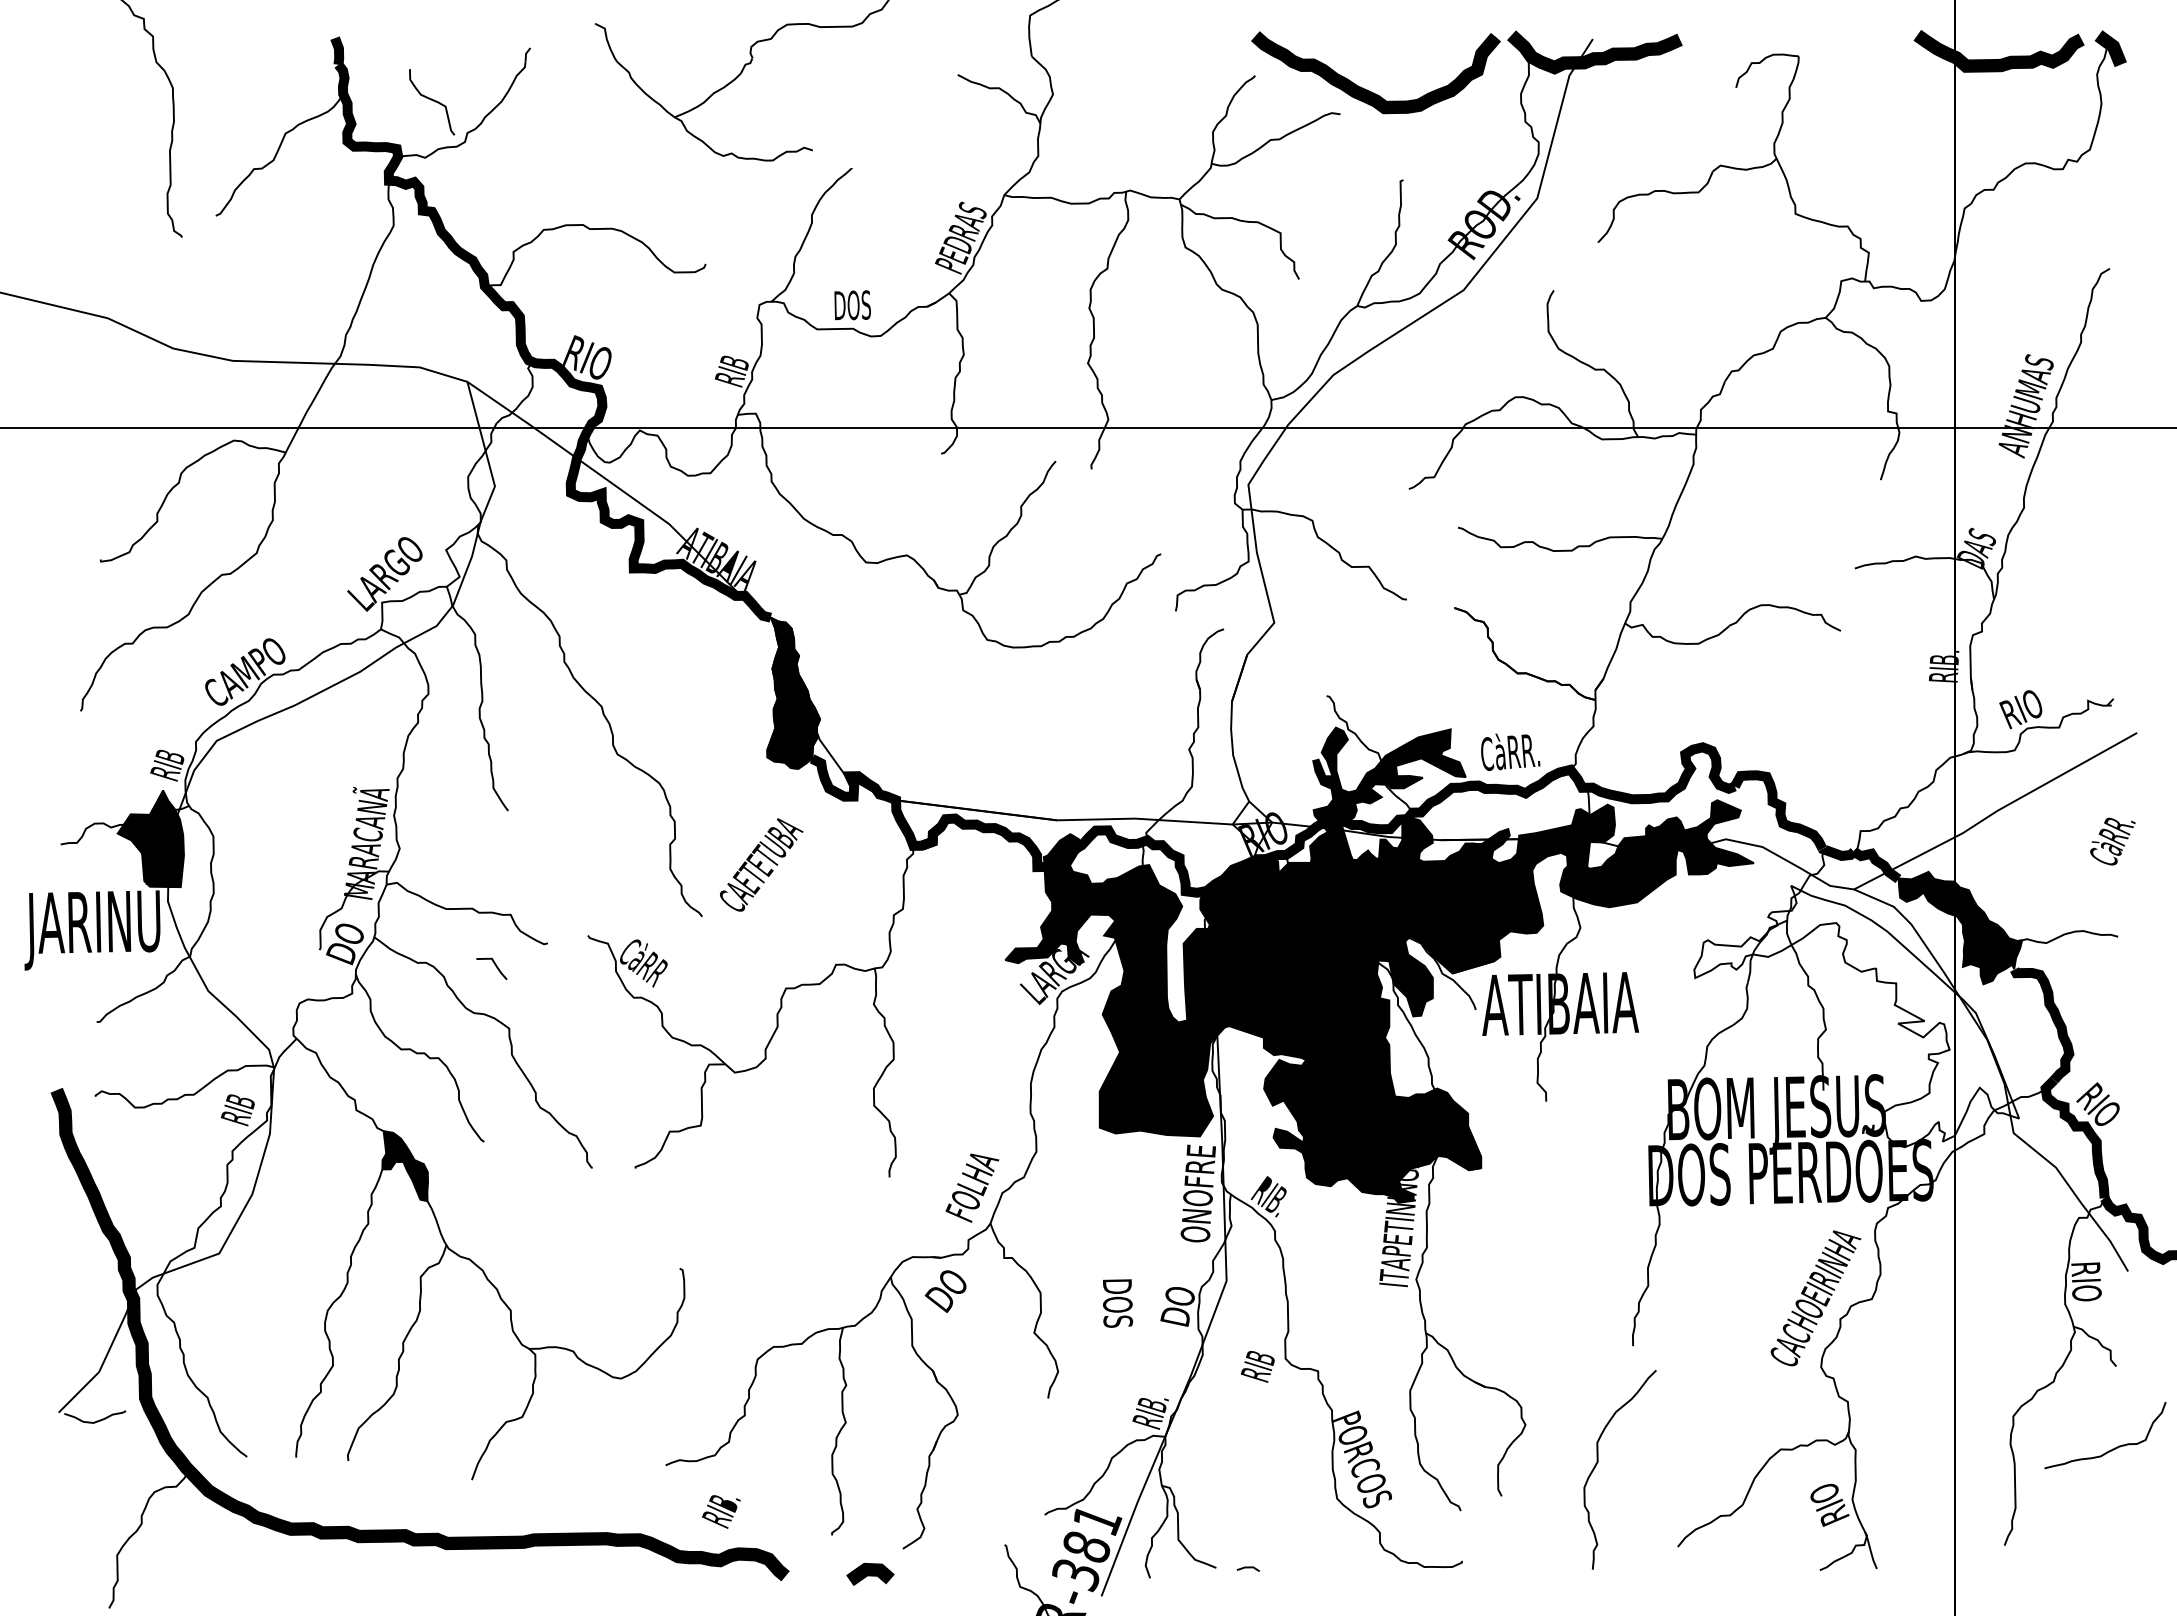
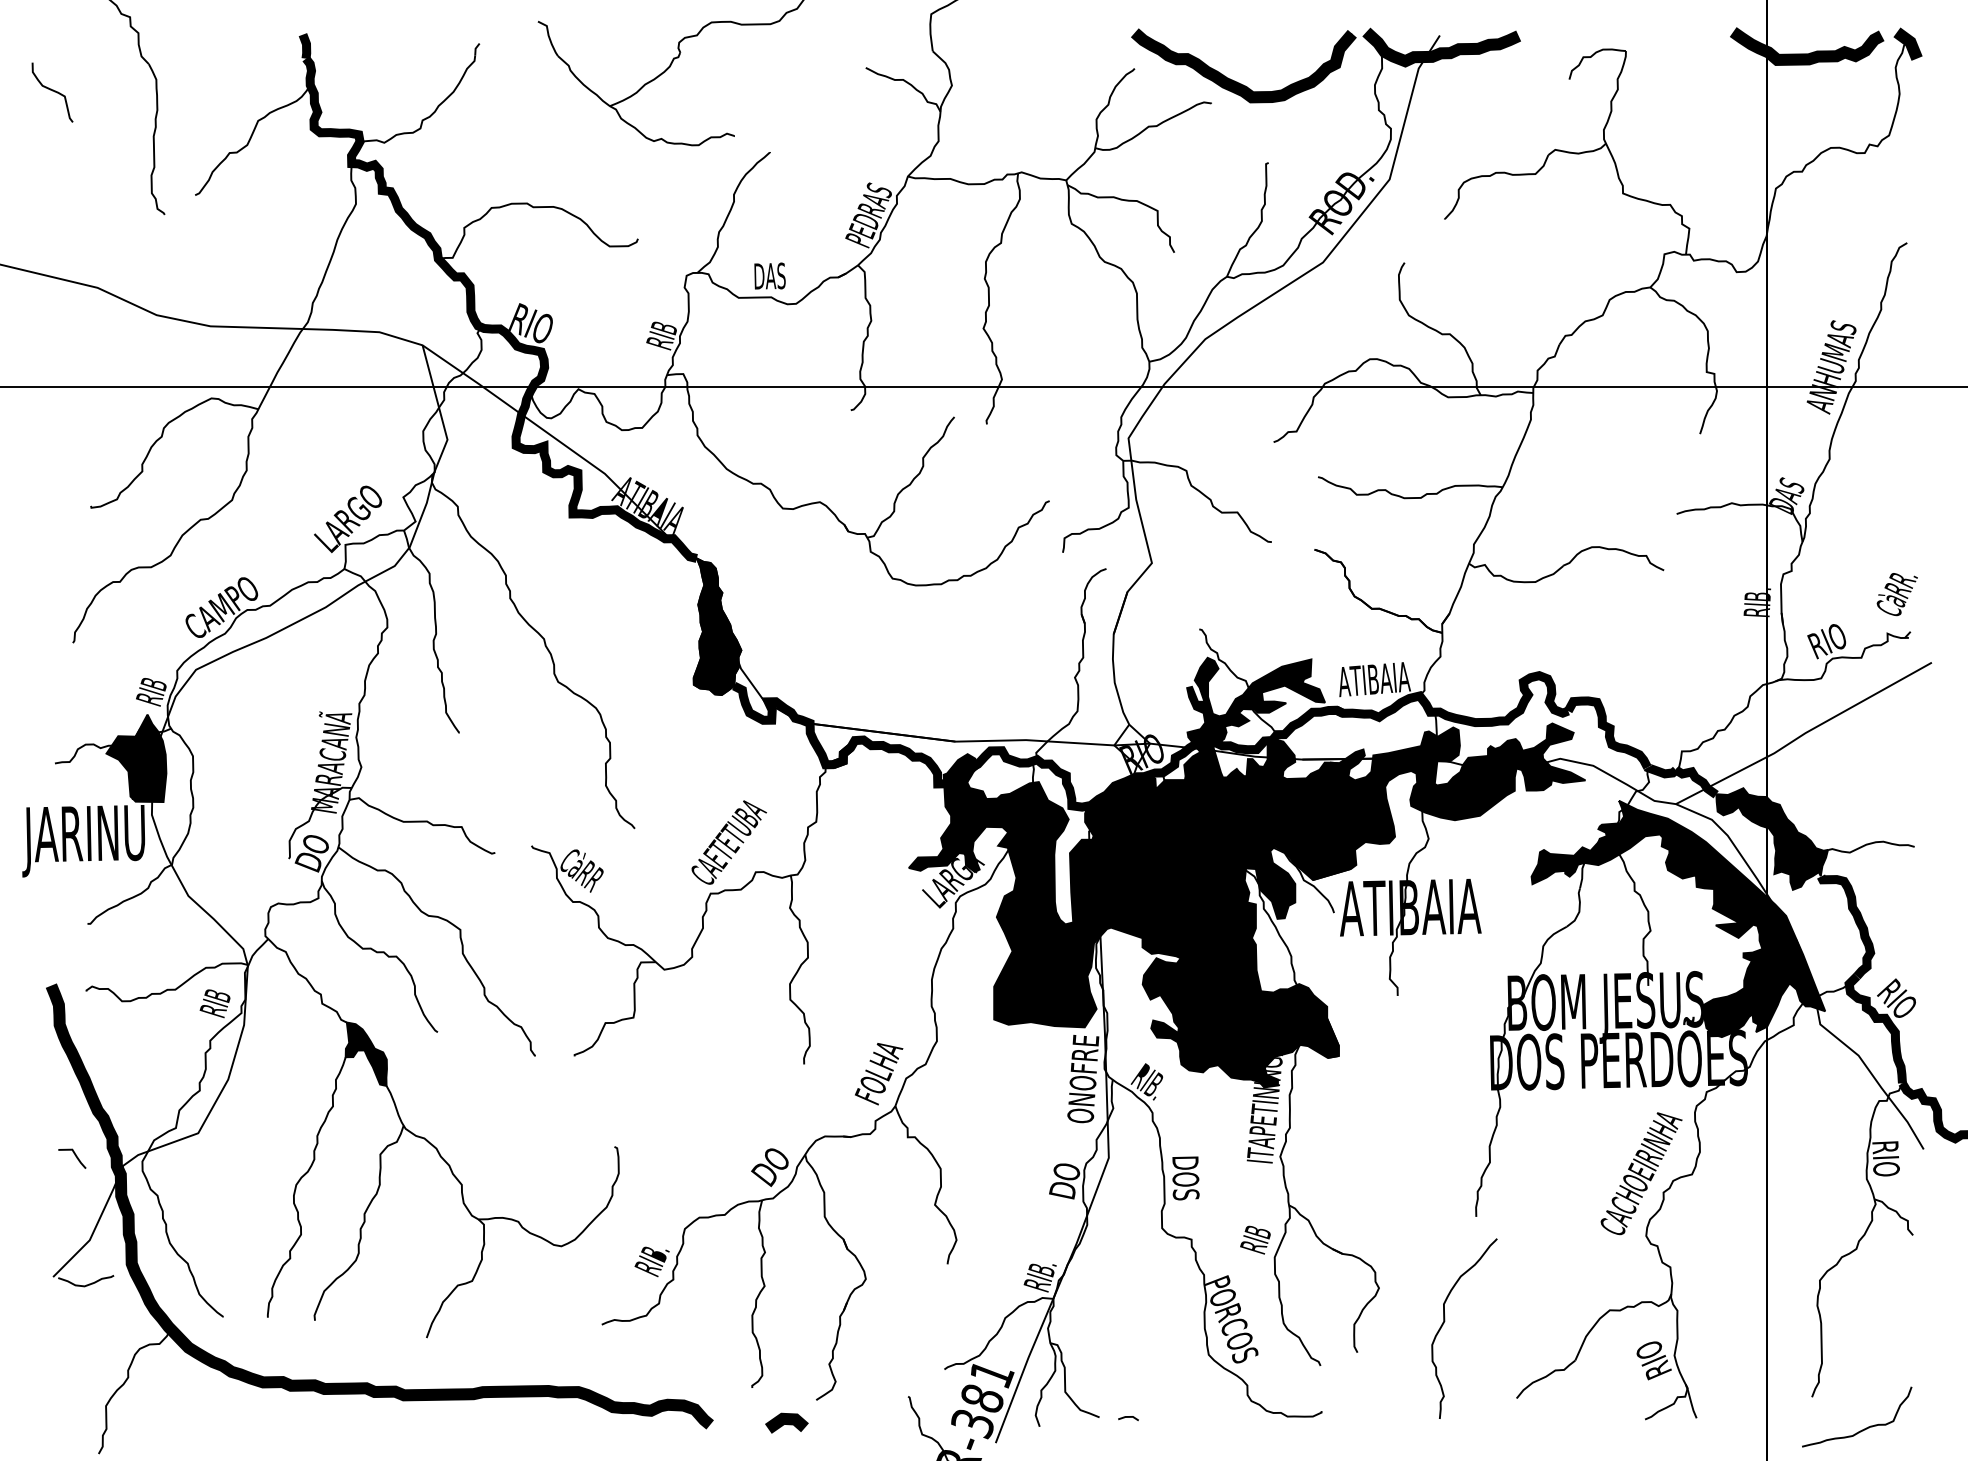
curve: (433, 101) -> (53, 91), moved
text: (858, 305) -> (776, 276), DOS -> DAS
text: (1520, 751) -> (1374, 679), CàRR. -> ATIBAIA
text: (2112, 841) -> (1896, 594), moved
text: (761, 864) -> (729, 842), moved
curve: (495, 966) -> (75, 1156), moved
fill: (1856, 1016) -> (1678, 918), added
text: (945, 1291) -> (769, 1167), moved
text: (1118, 1303) -> (1186, 1178), moved
text: (1257, 1366) -> (1255, 1239), moved
curve: (2112, 1448) -> (1863, 1428), moved
text: (721, 1511) -> (652, 1261), moved

